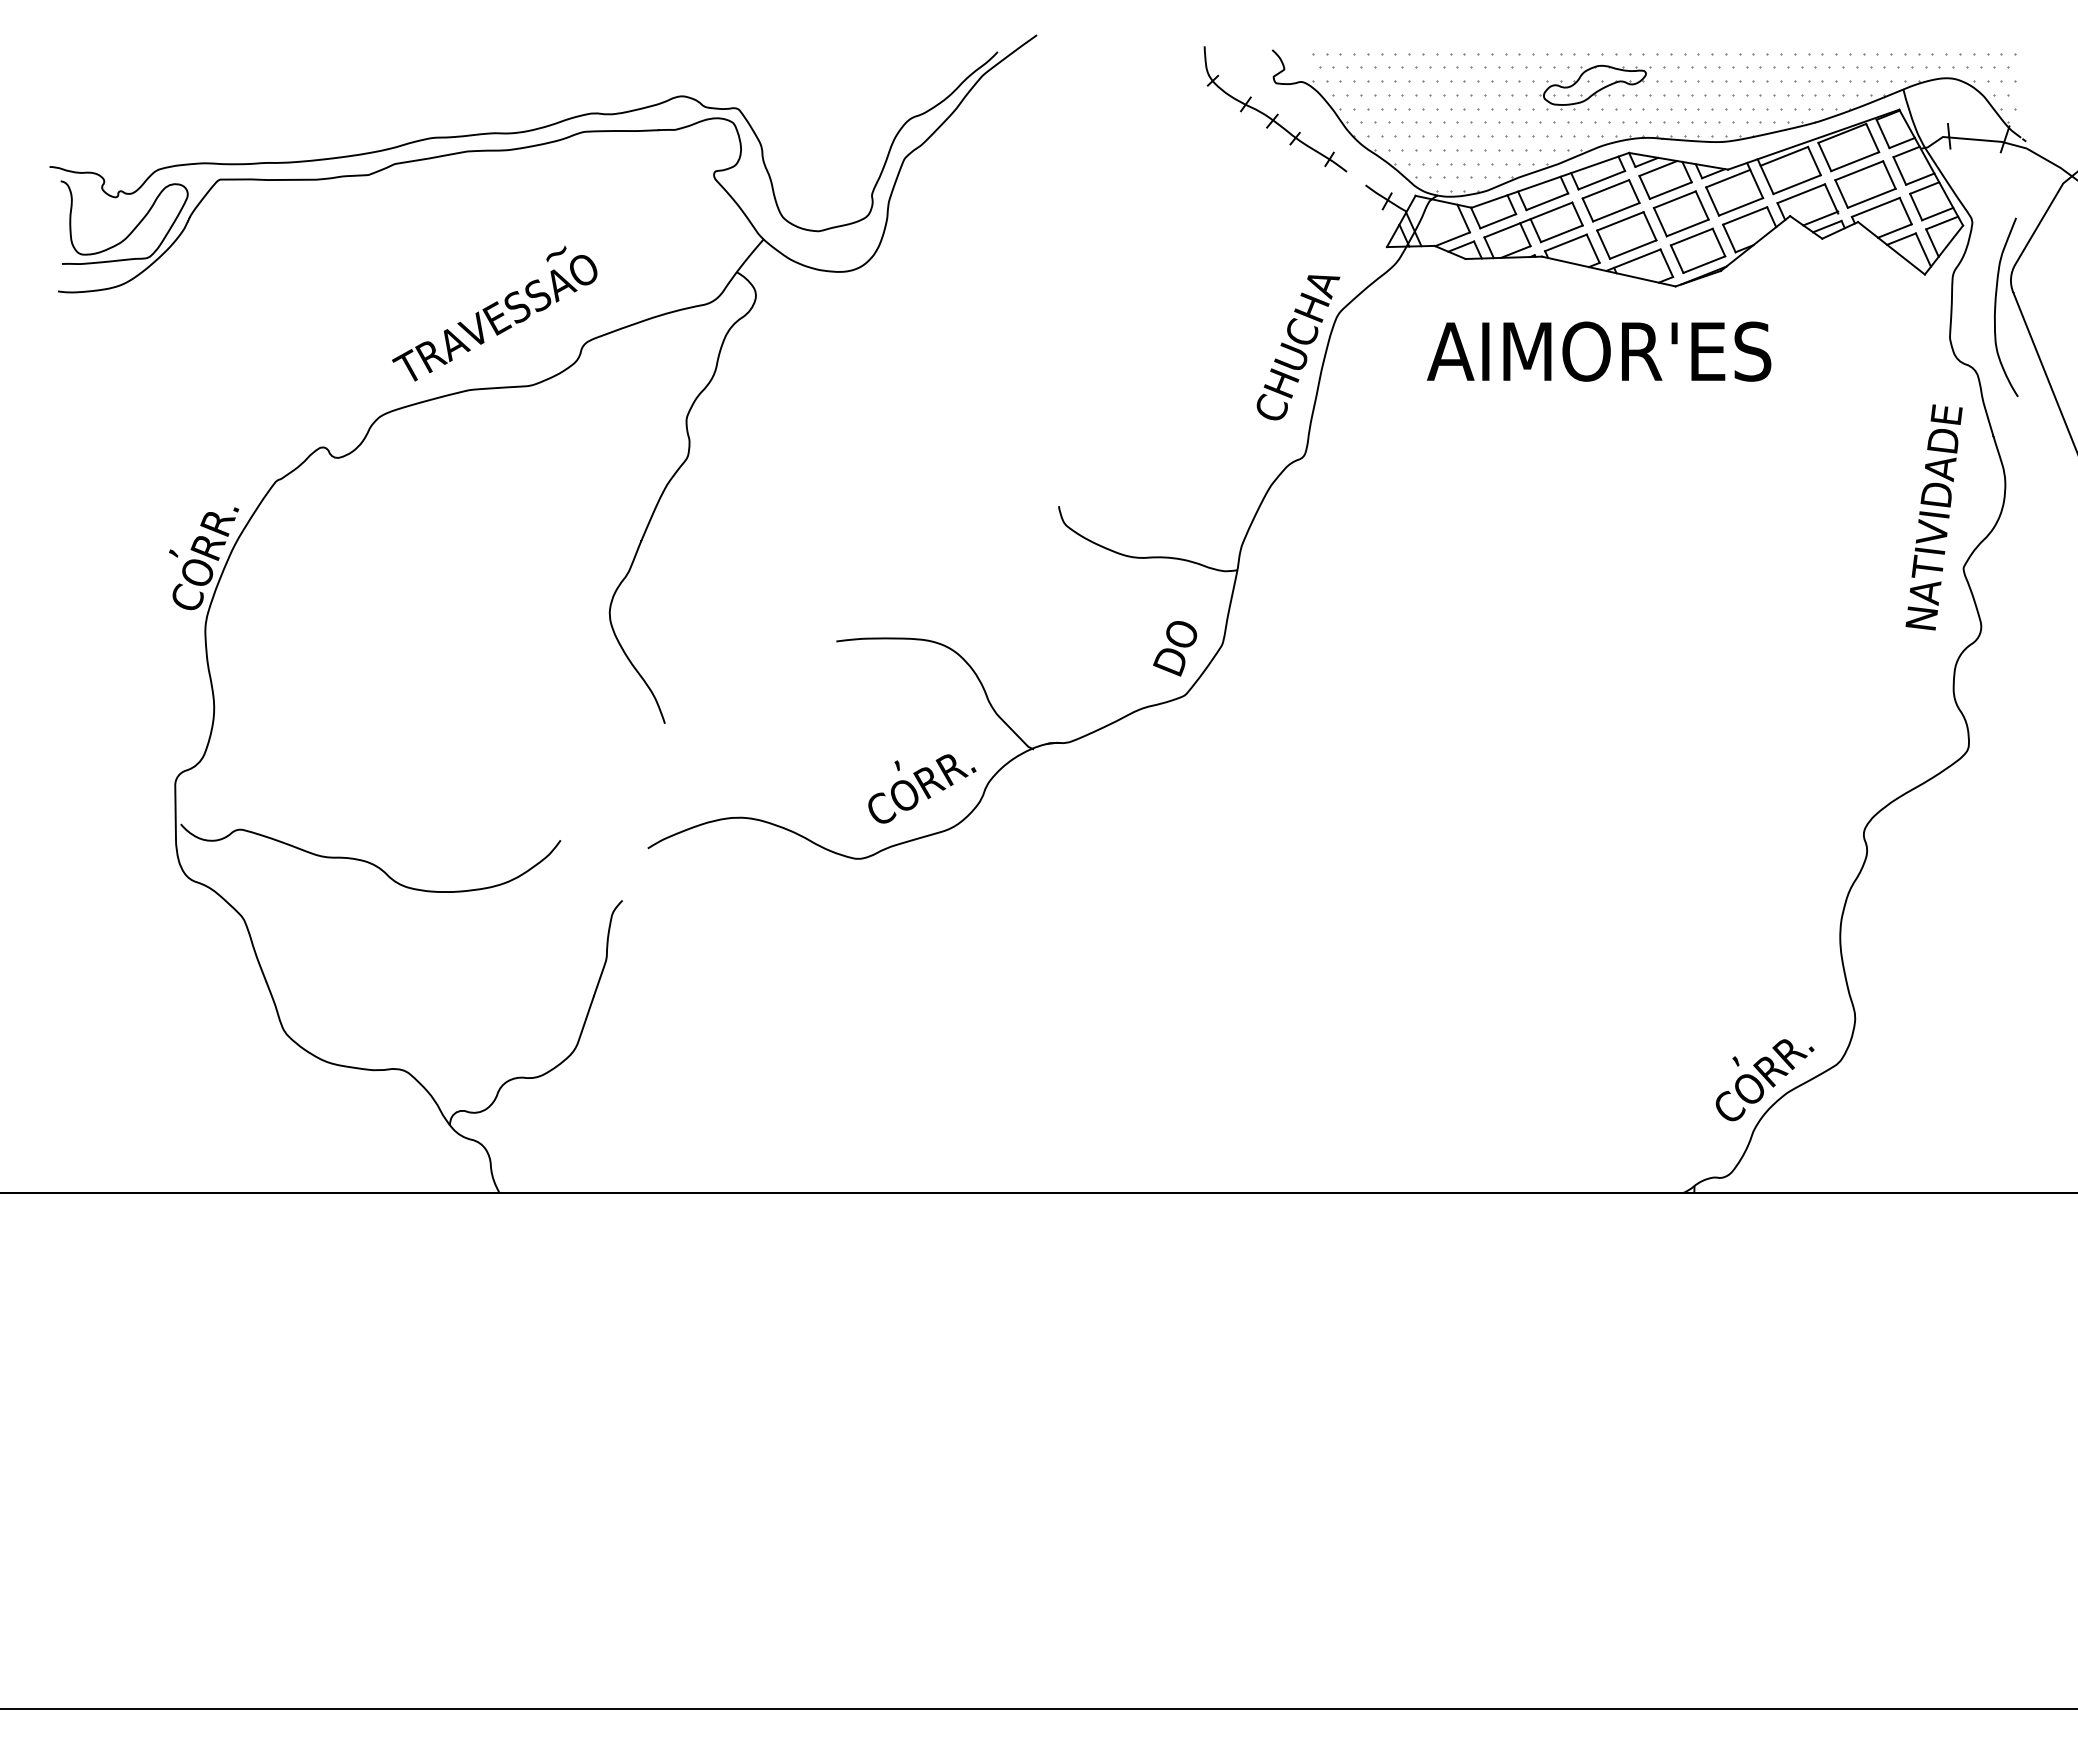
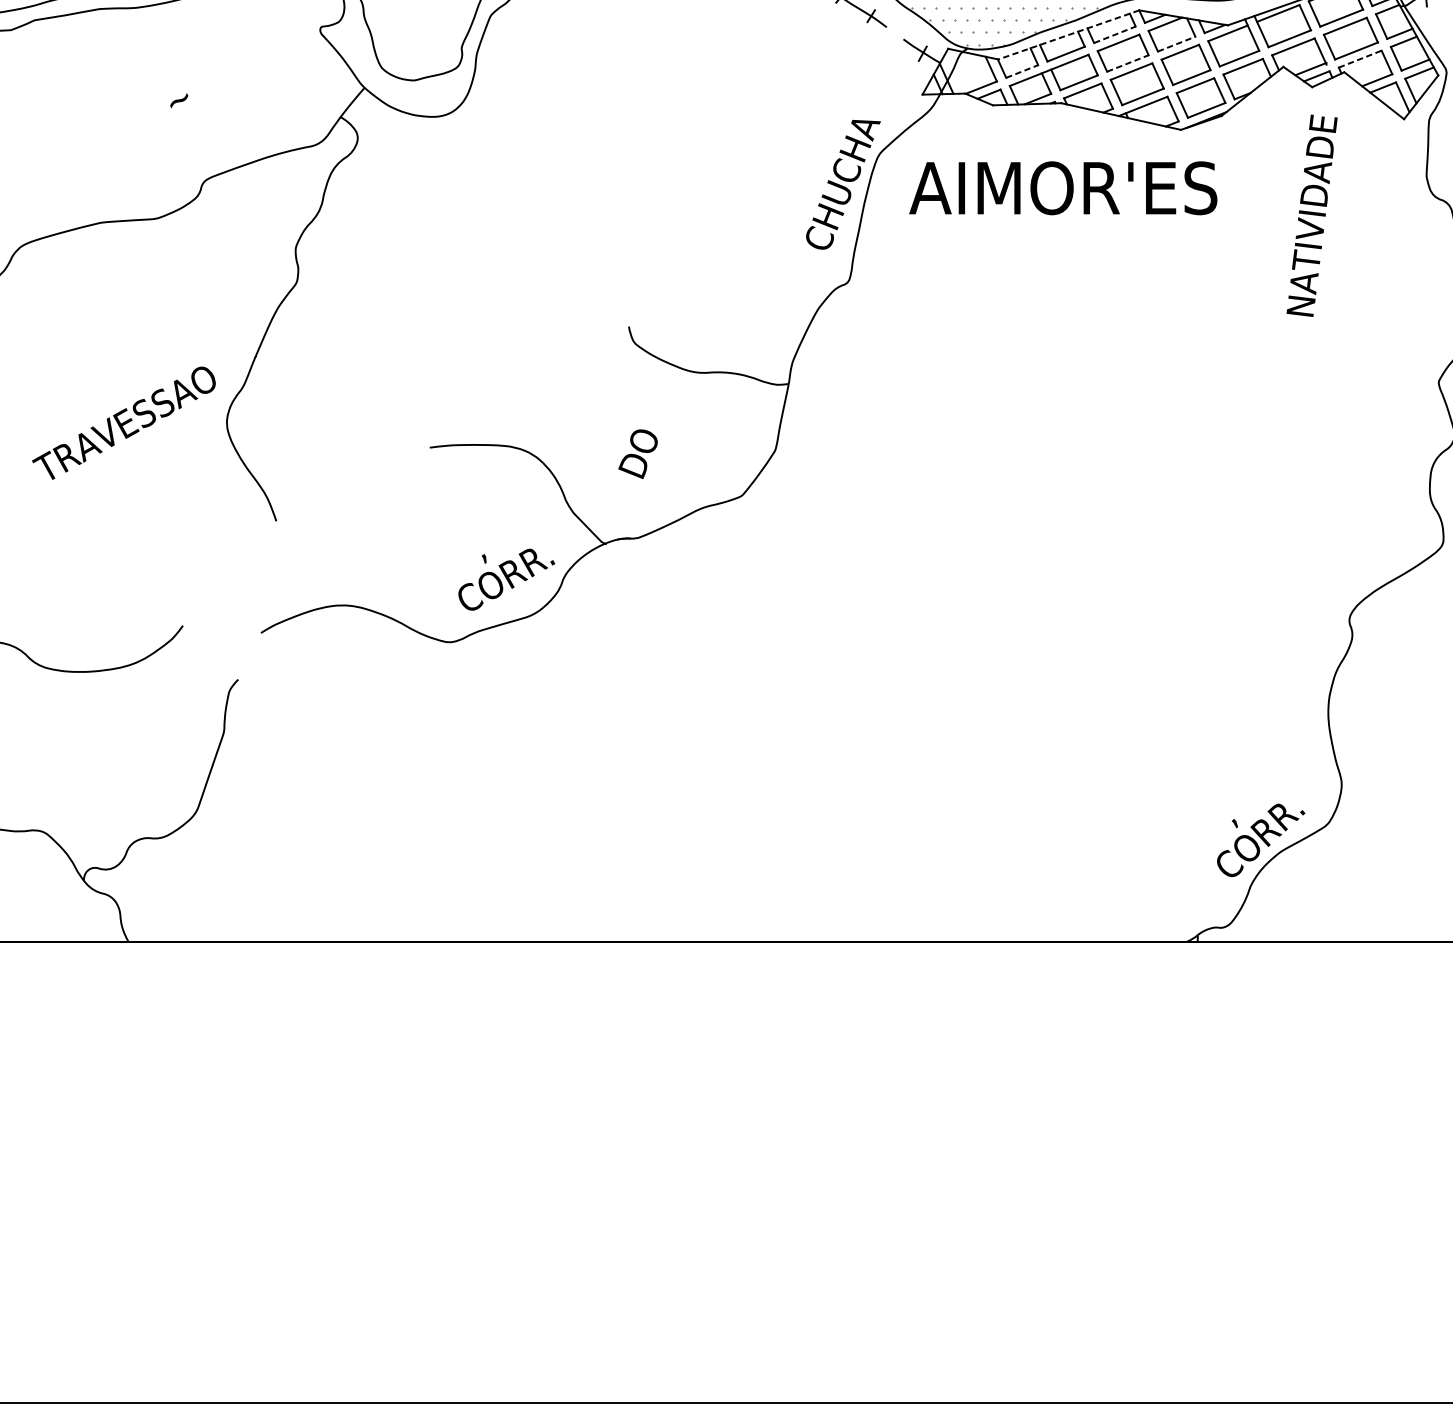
line: (1549, 180) -> (1068, 35), solid -> dashed
line: (1601, 180) -> (1114, 35), solid -> dashed
line: (1670, 190) -> (1176, 44), solid -> dashed
line: (1875, 207) -> (1359, 59), solid -> dashed
line: (1616, 212) -> (1128, 63), solid -> dashed
line: (1498, 221) -> (1022, 71), solid -> dashed
text: (494, 318) -> (123, 423), moved
text: (1599, 351) -> (1063, 188), moved
text: (1933, 517) -> (1311, 215), moved
text: (1175, 648) -> (638, 453), moved

